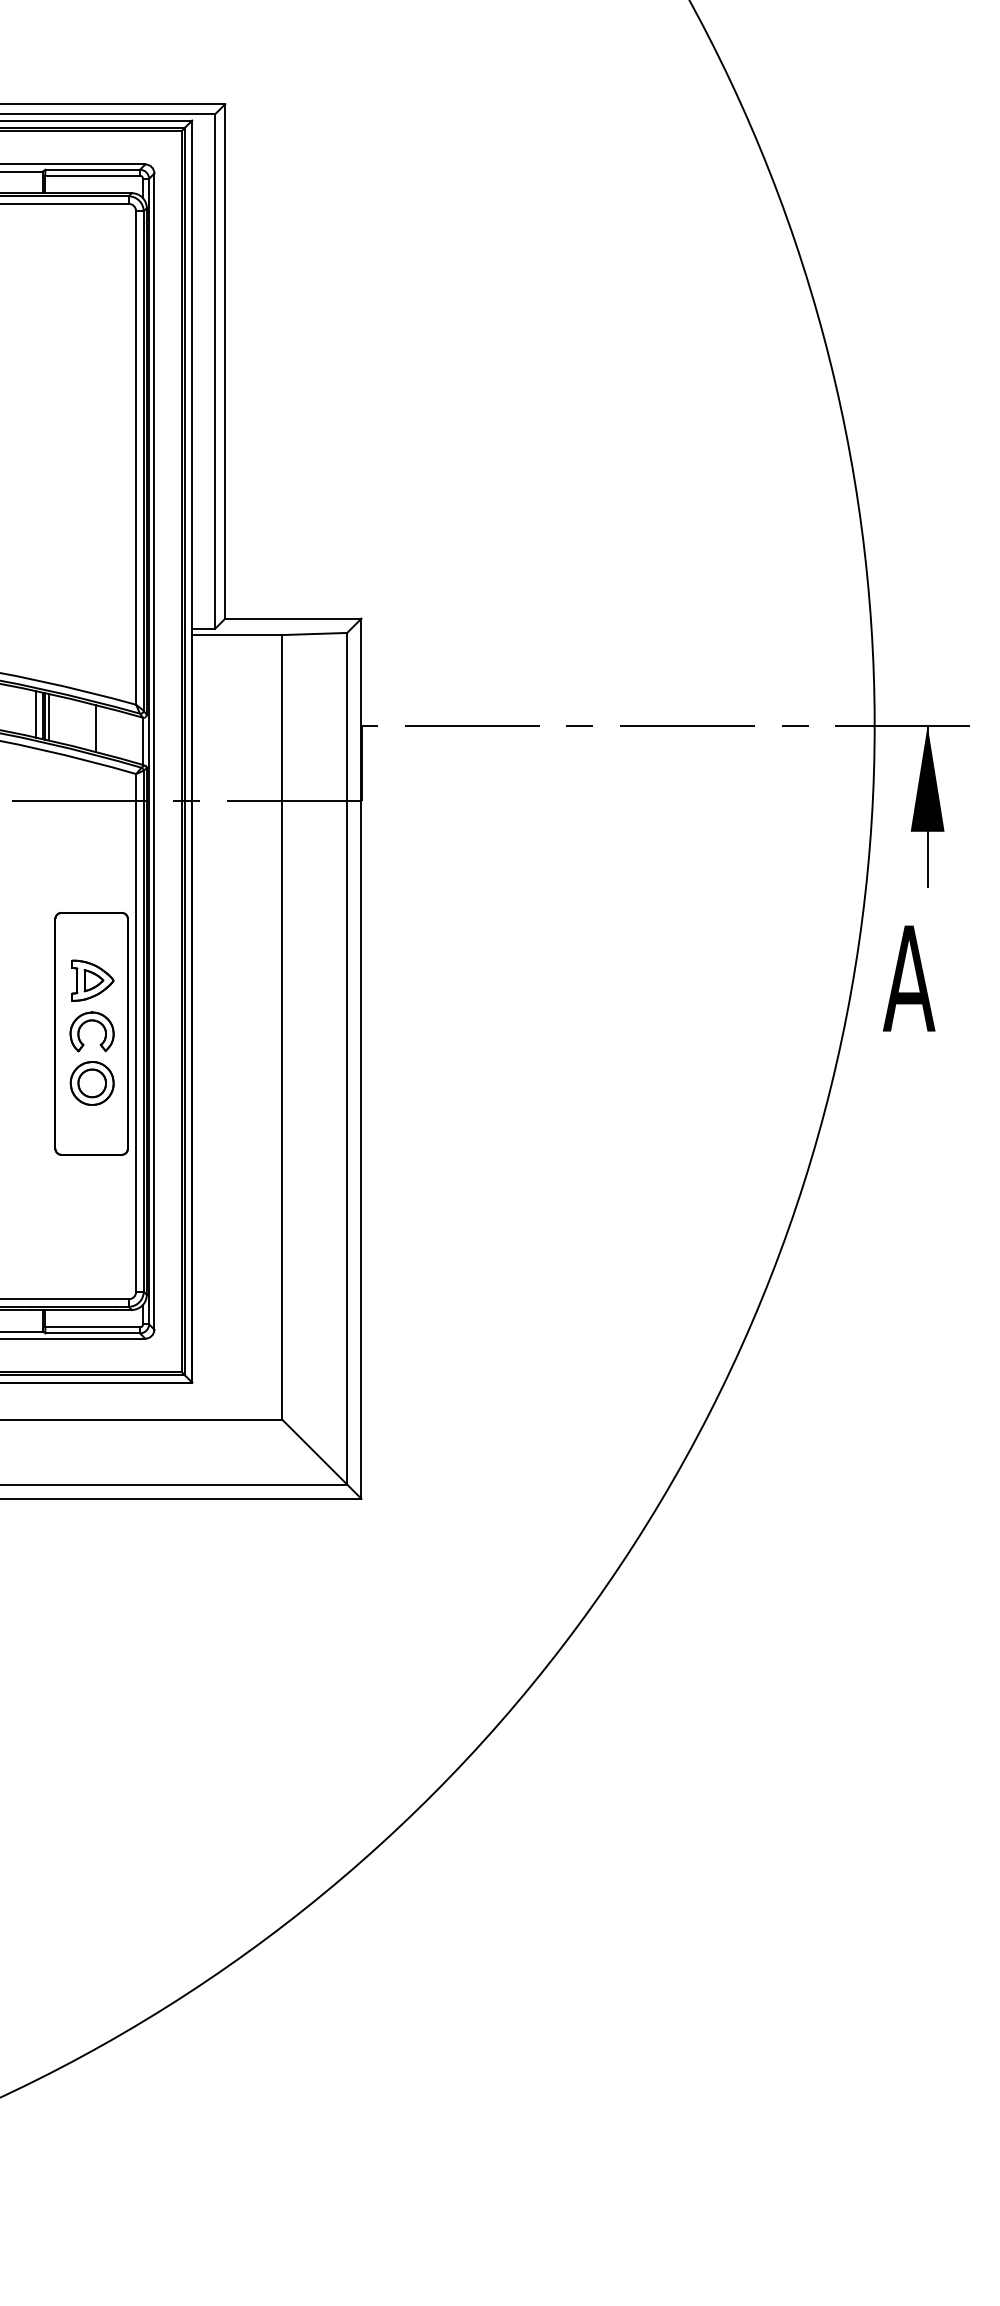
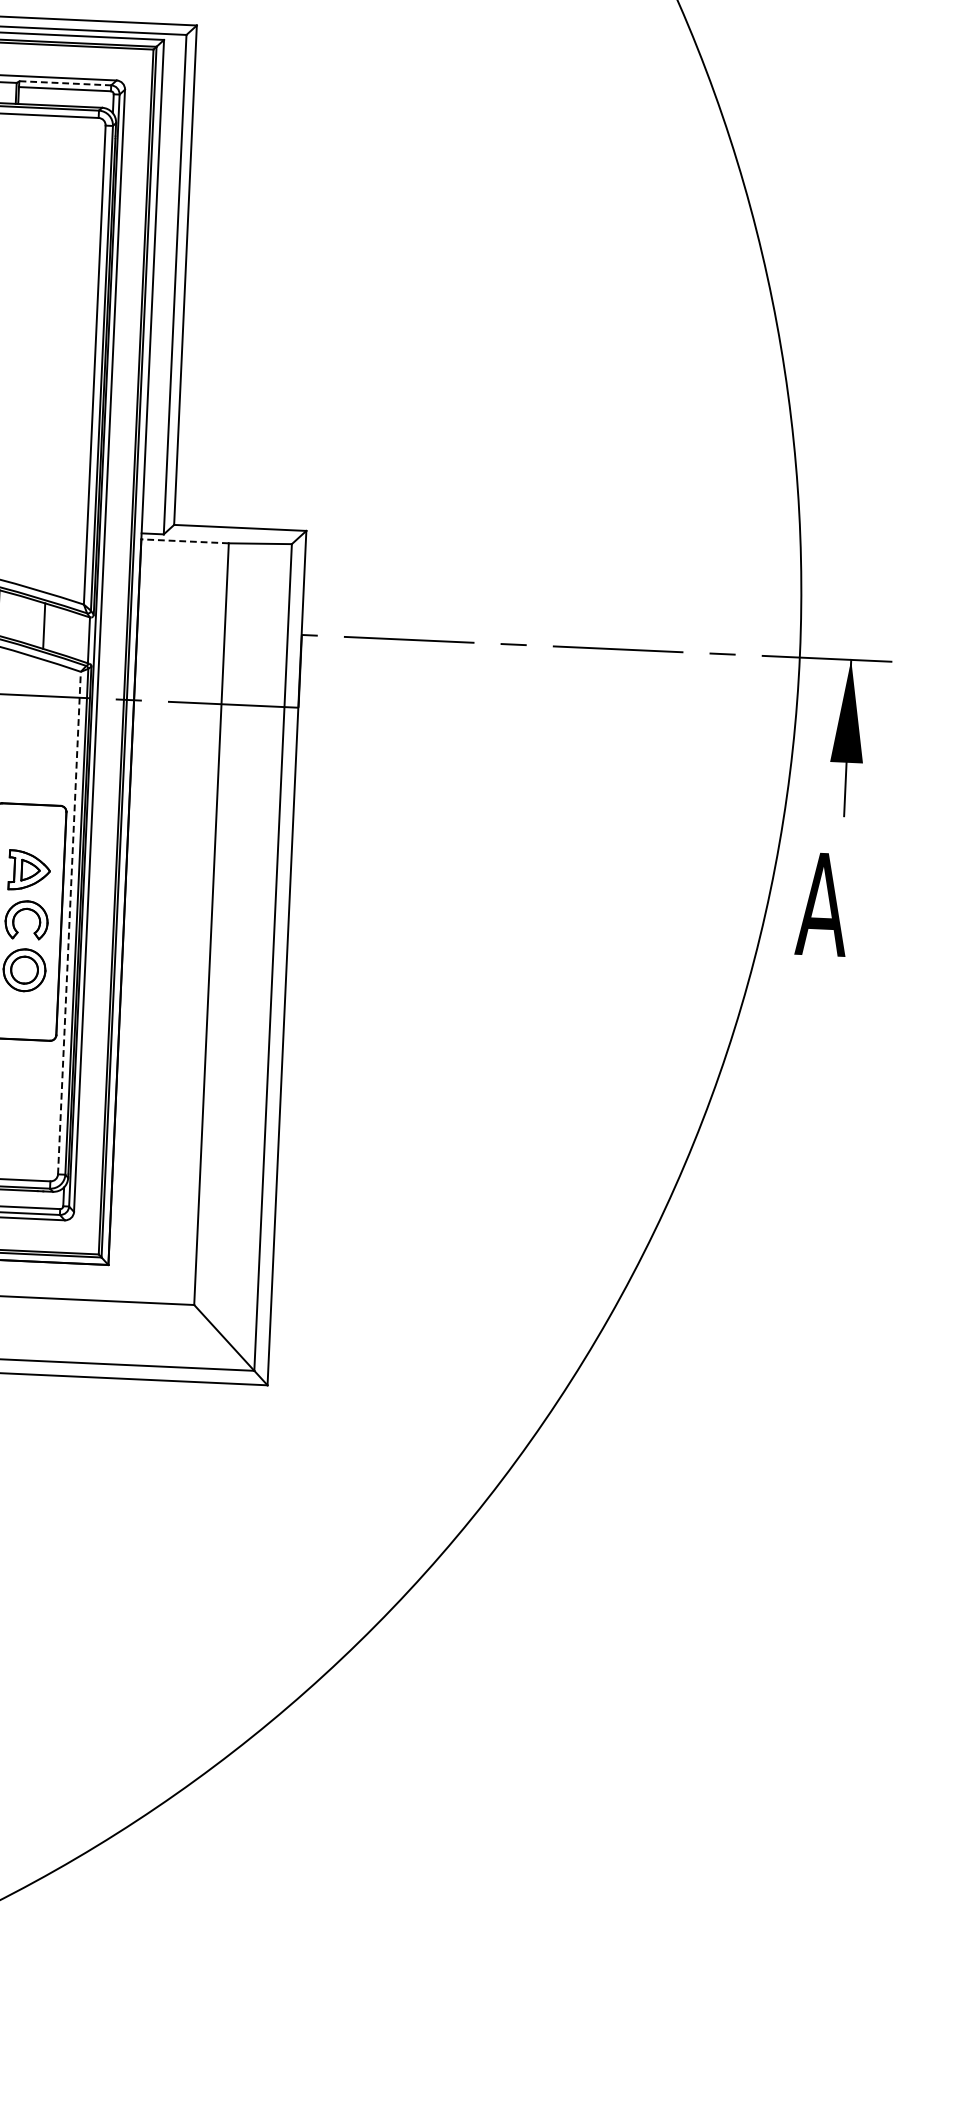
line: (93, 169) -> (66, 83), solid -> dashed
line: (236, 635) -> (184, 541), solid -> dashed
line: (136, 1032) -> (69, 922), solid -> dashed

